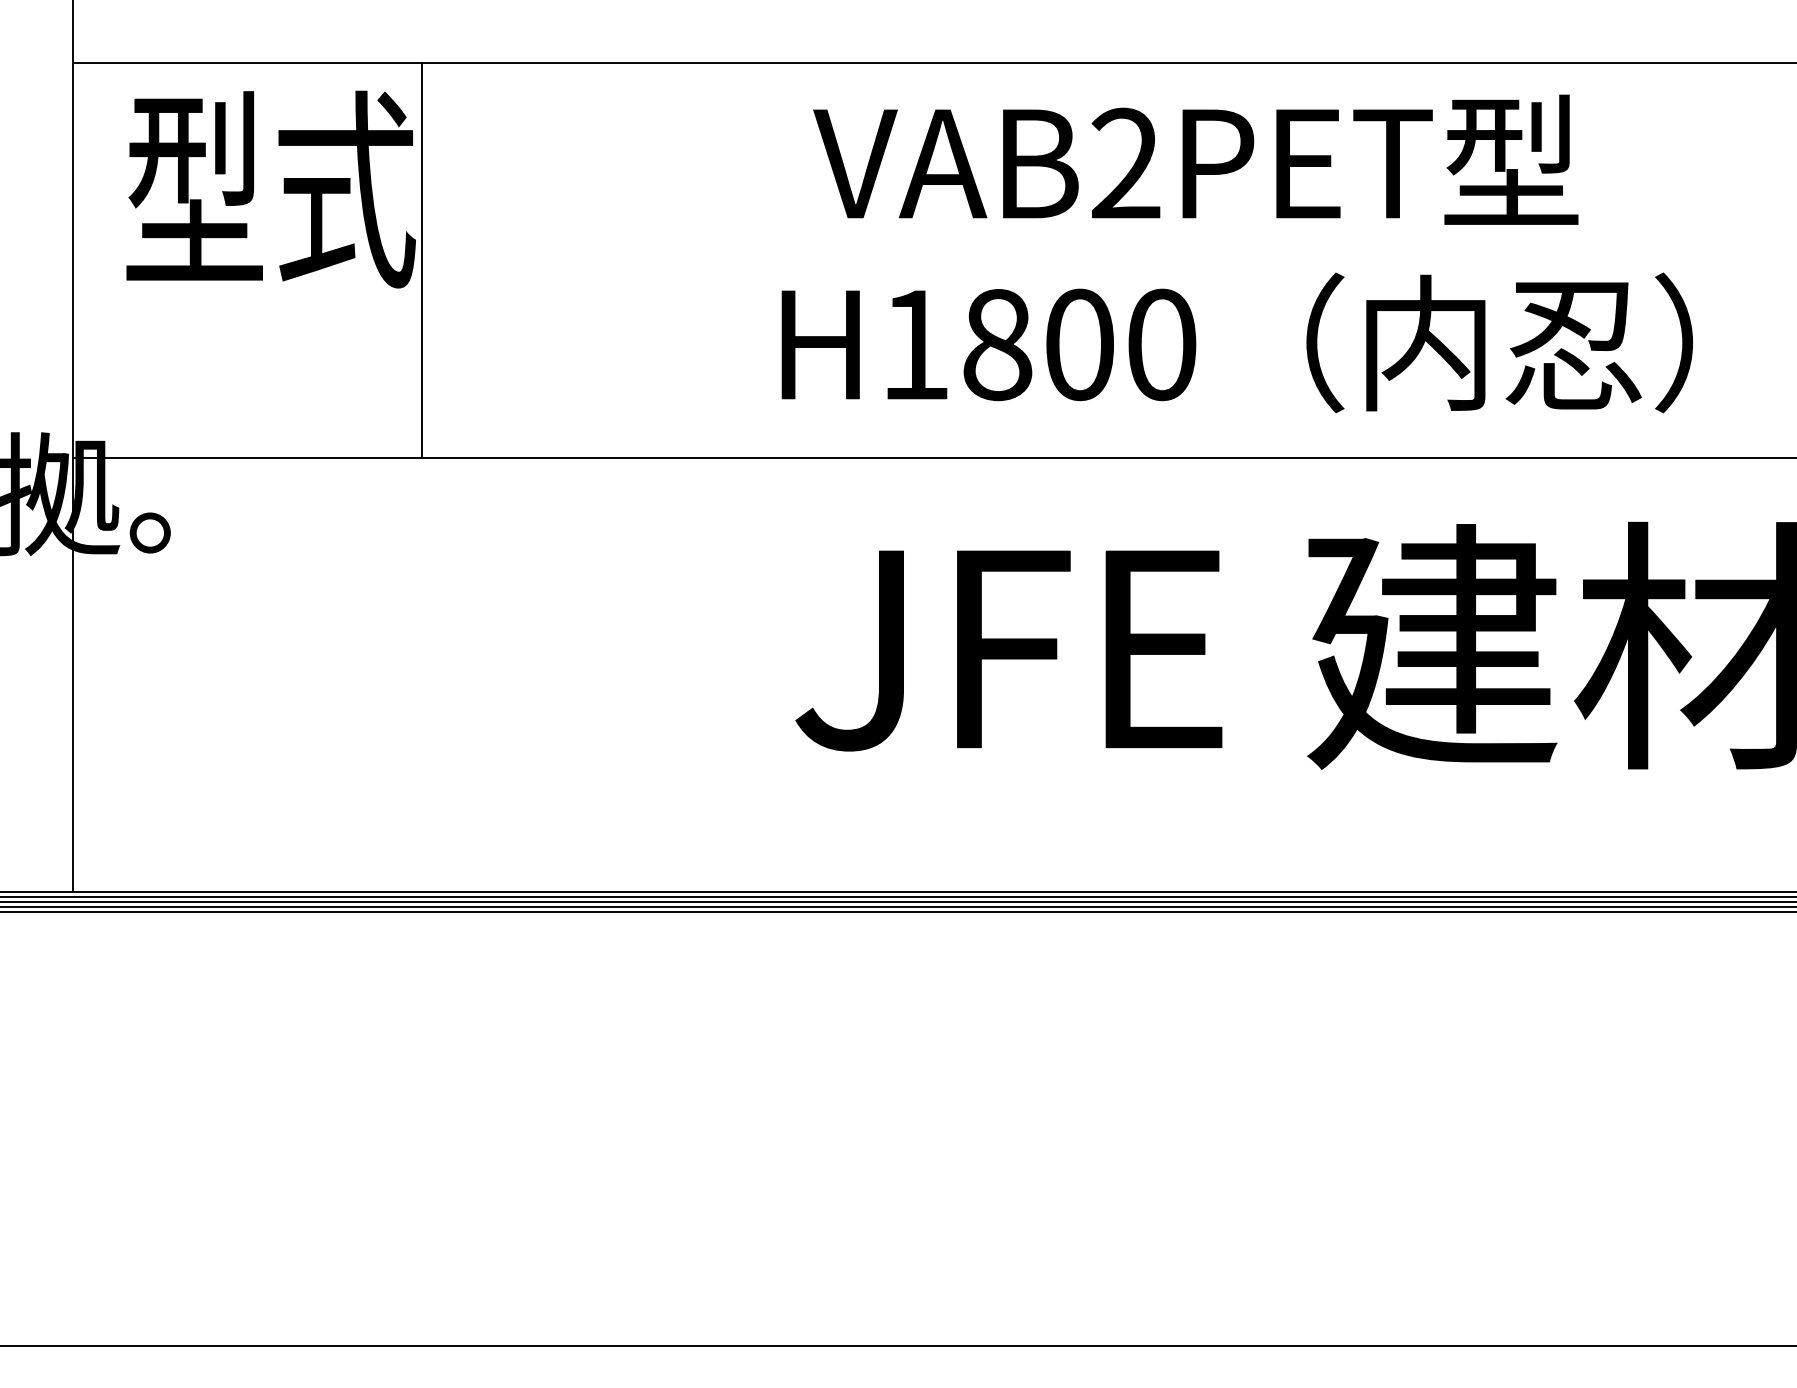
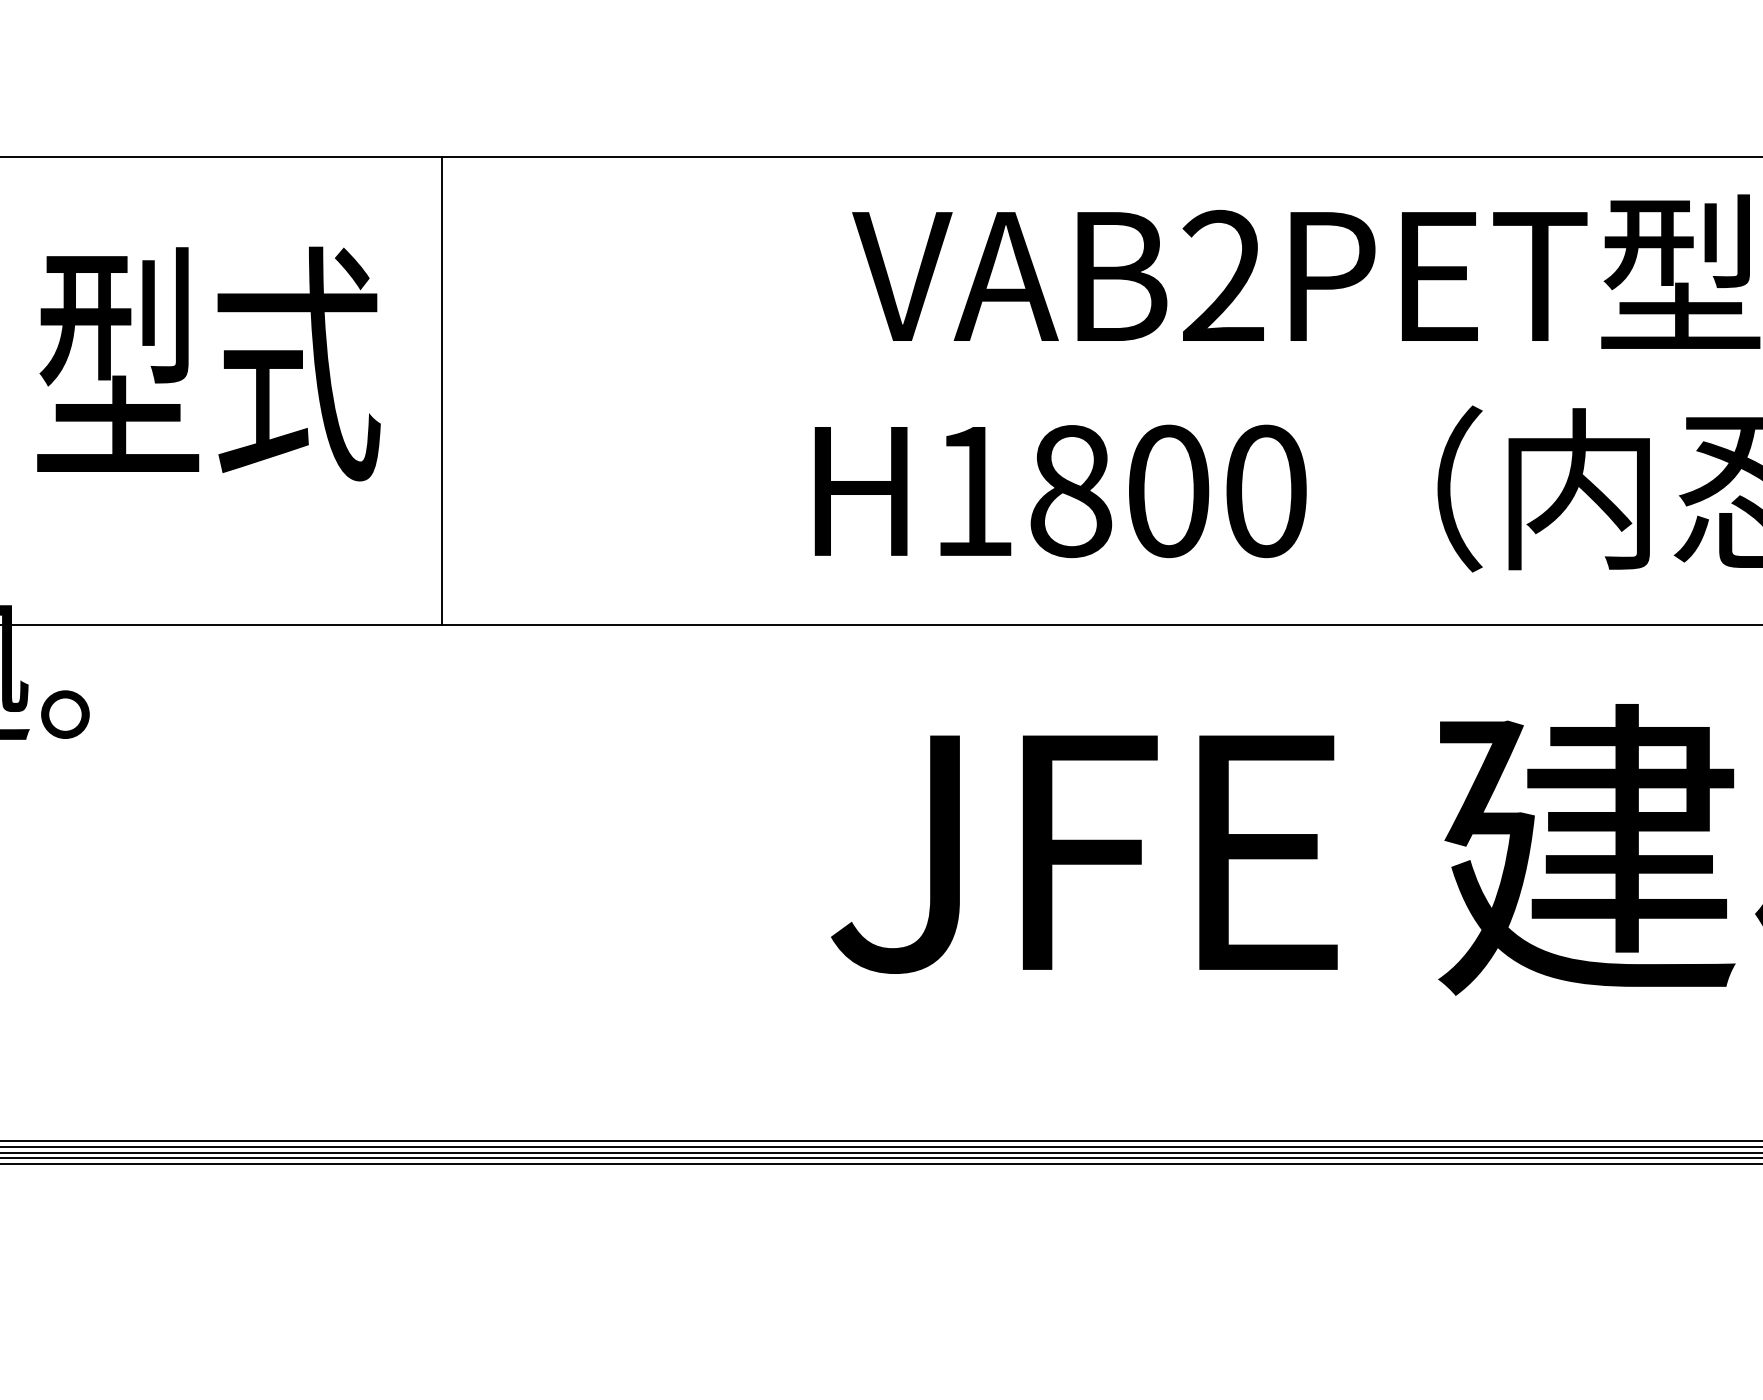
text: (270, 189) -> (208, 363), moved
line: (421, 259) -> (441, 390), moved

